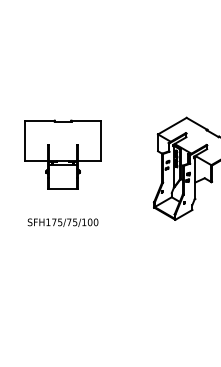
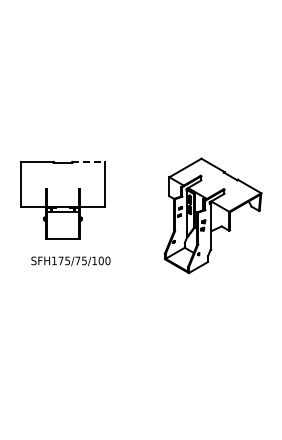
line: (86, 120) -> (89, 161), solid -> dashed
text: (62, 222) -> (70, 261), moved

